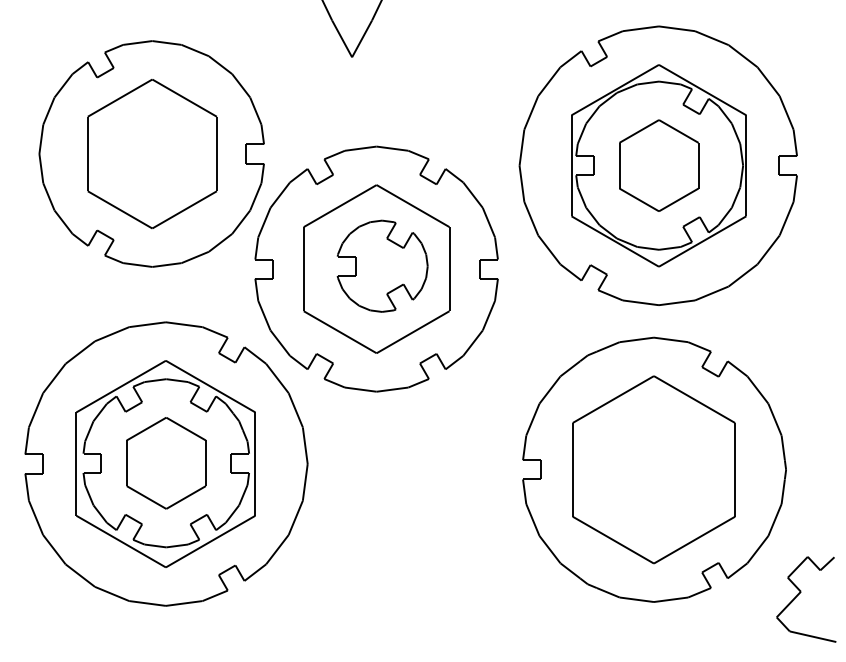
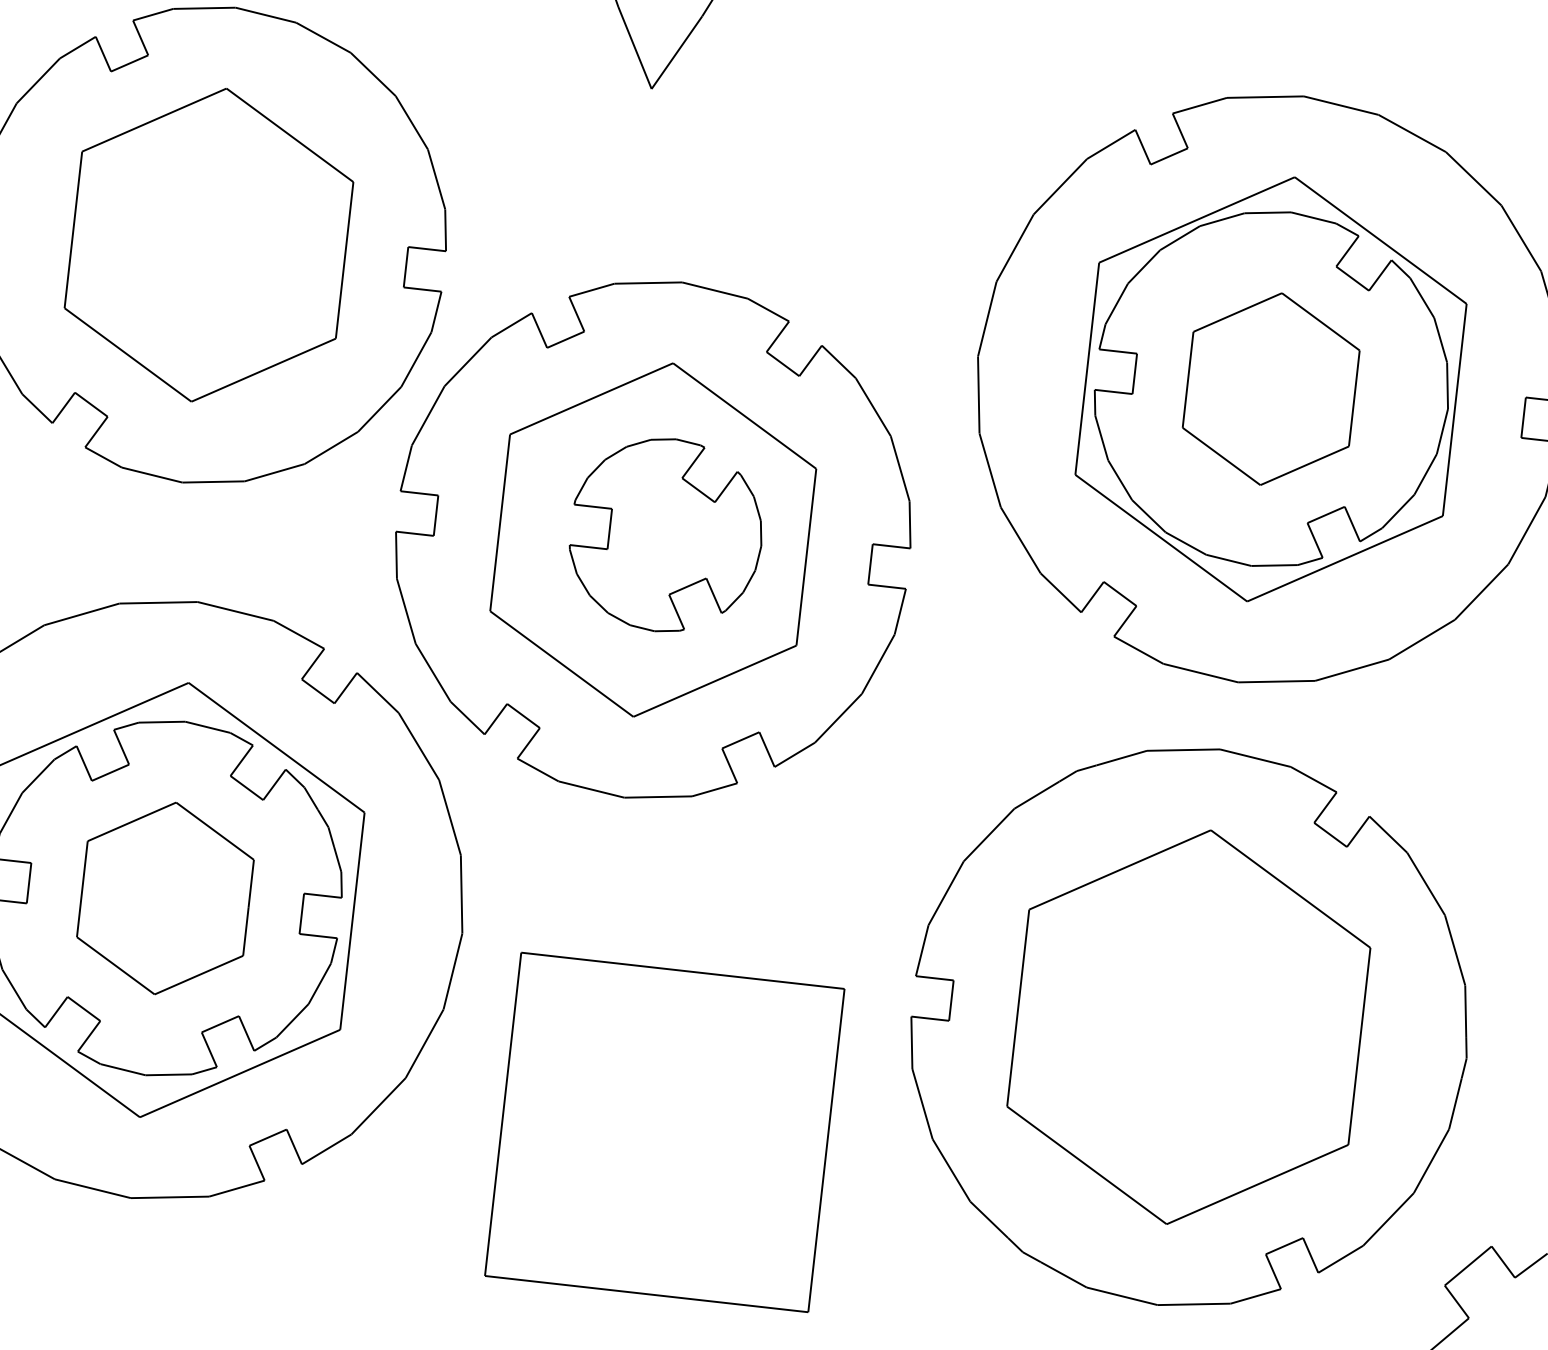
part: (412, 546) -> (663, 1131), added

